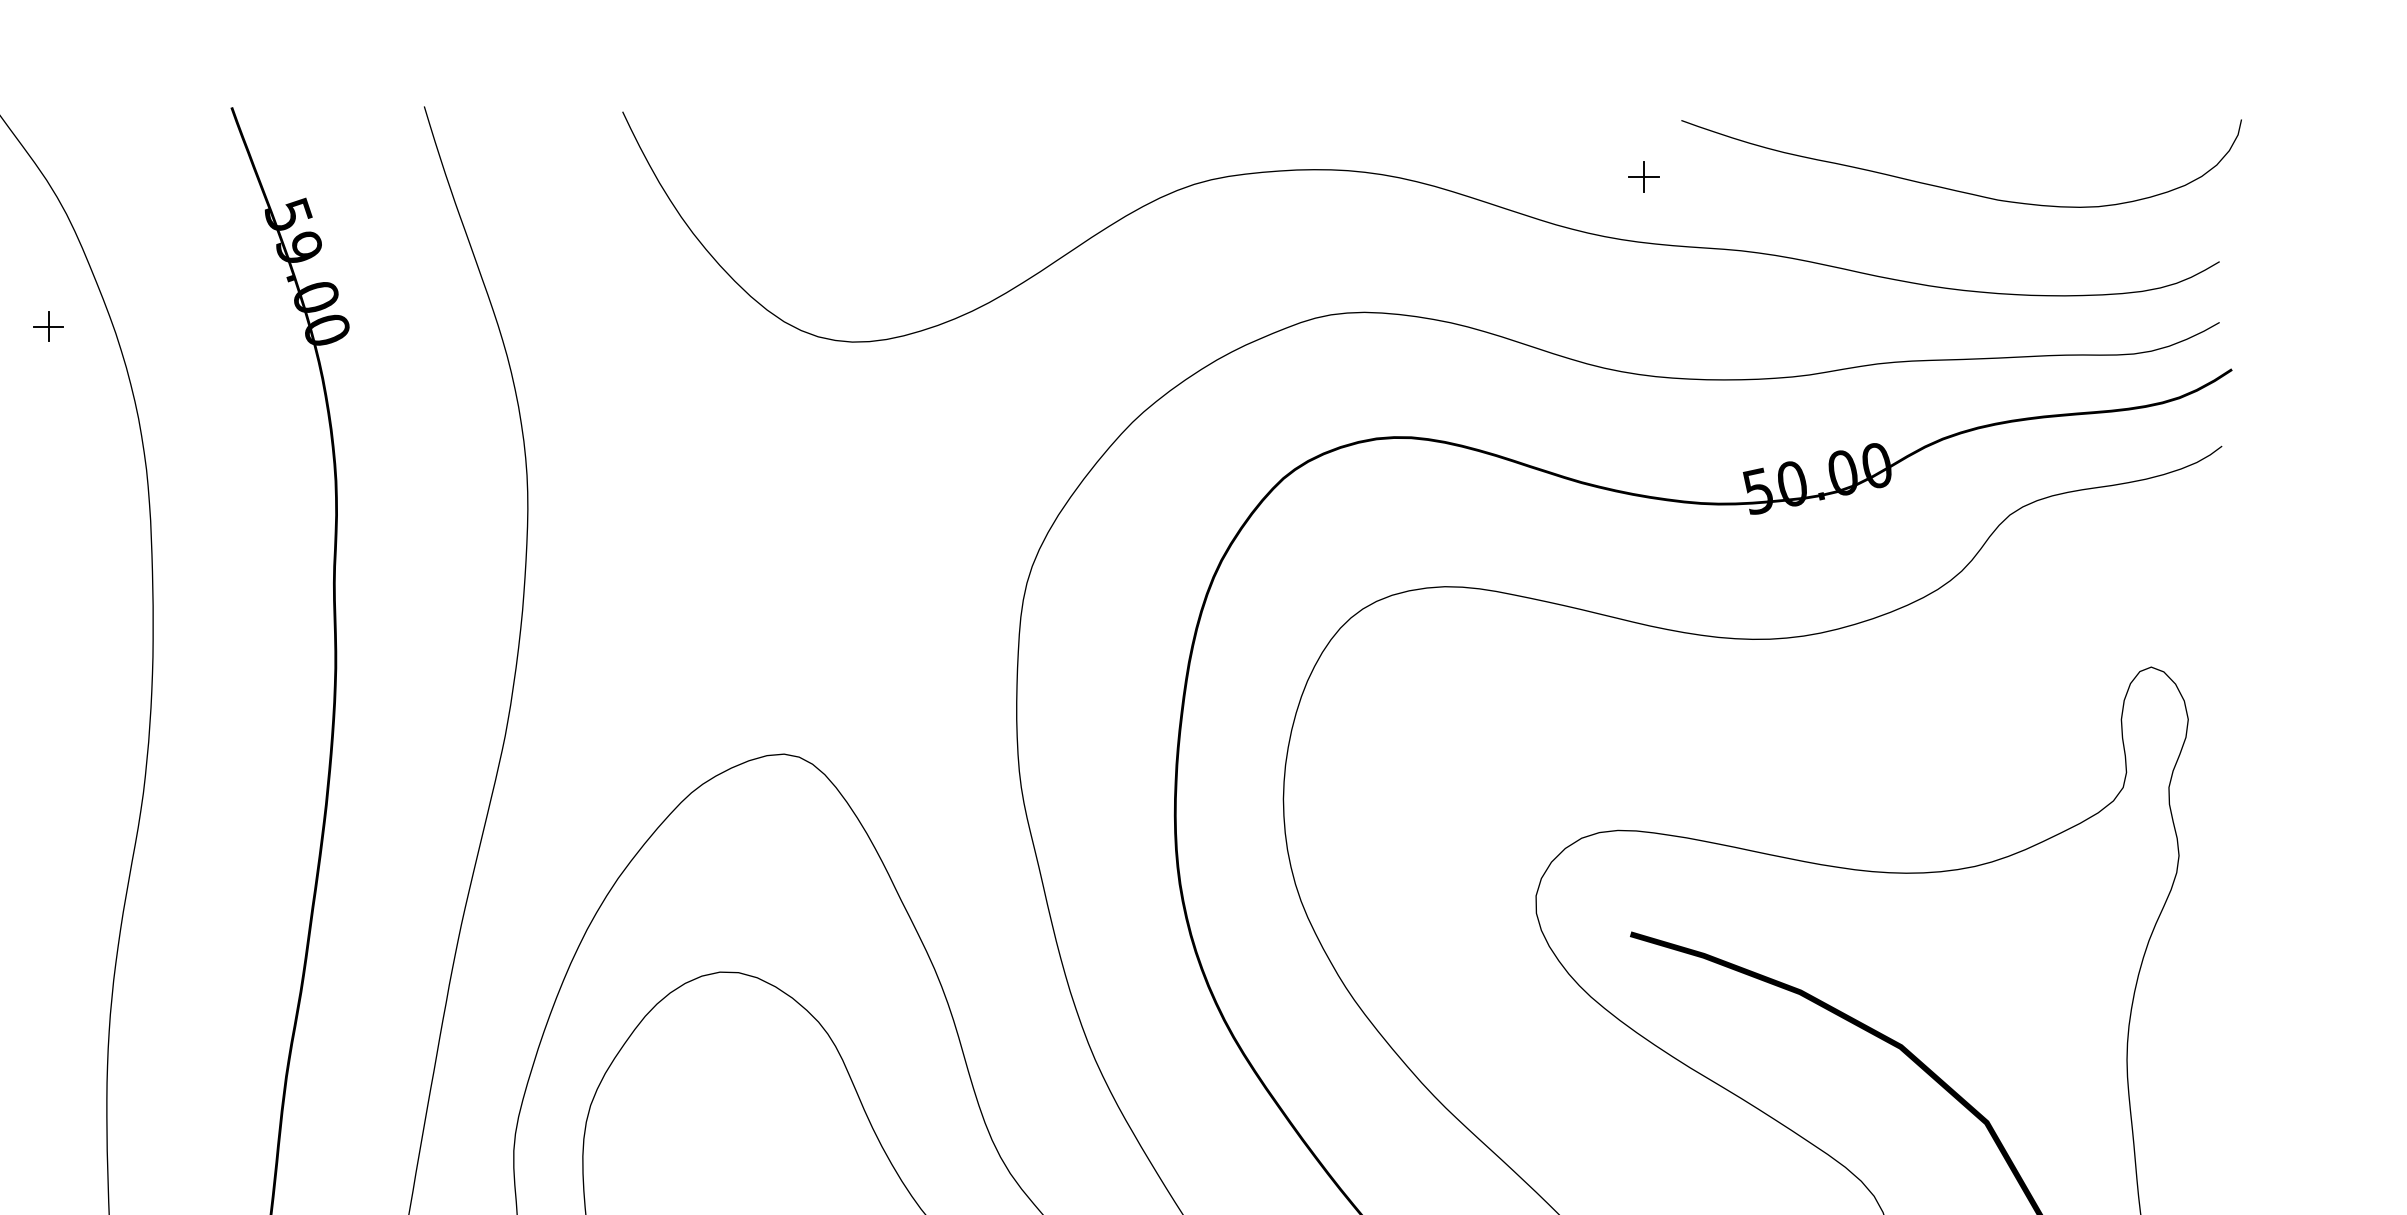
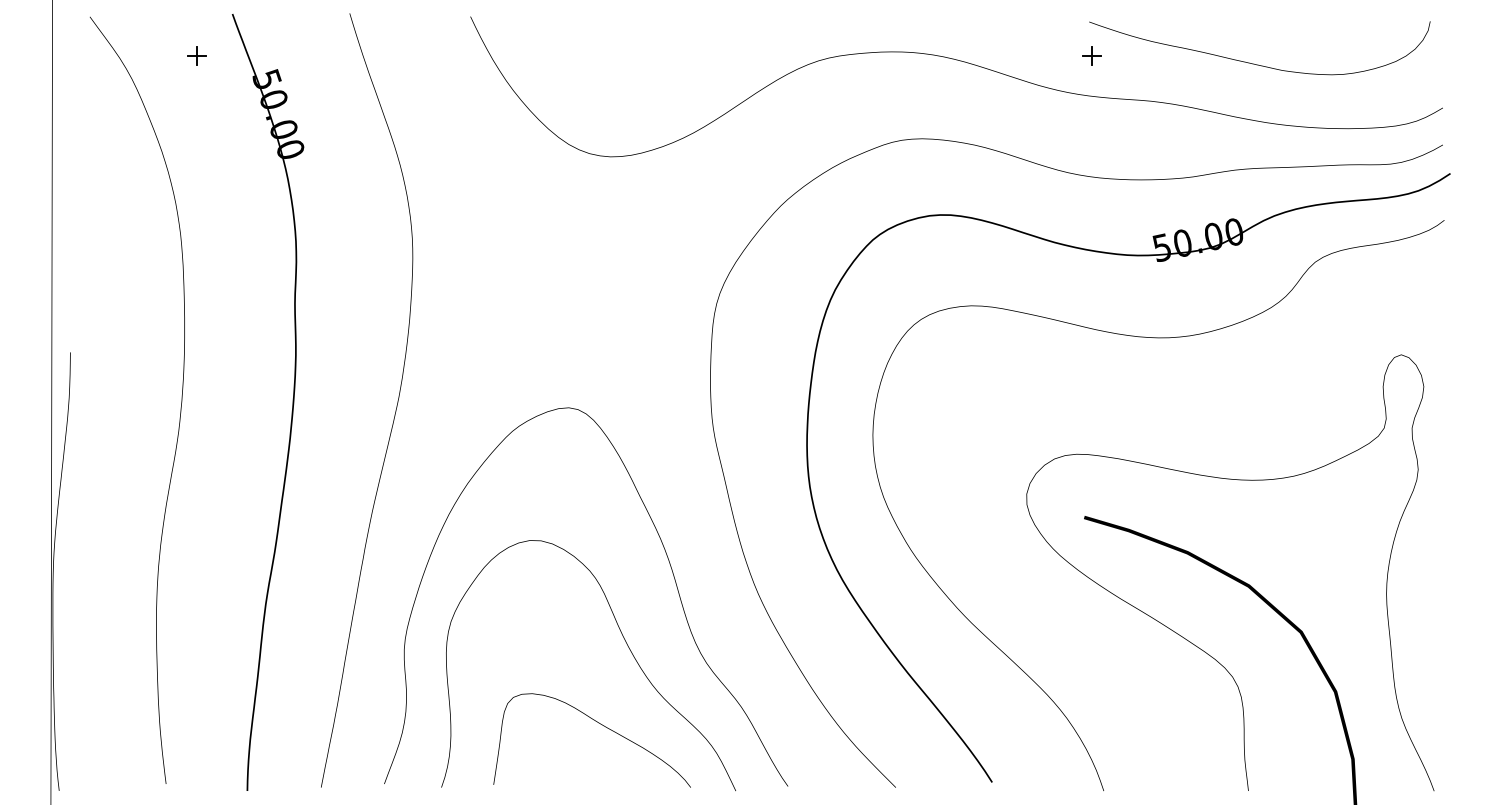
curve: (1952, 188) -> (1254, 63), moved
text: (299, 246) -> (273, 98), 59.00 -> 50.00
part: (47, 325) -> (196, 55), moved

